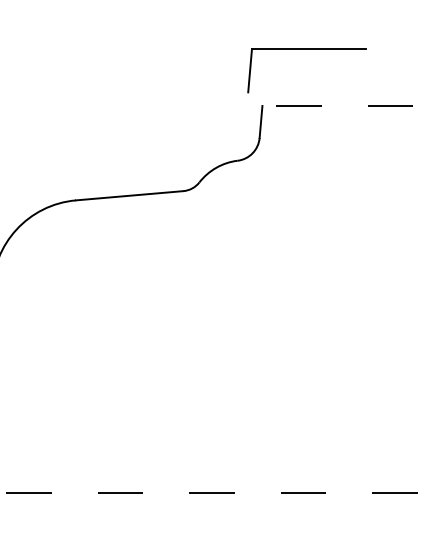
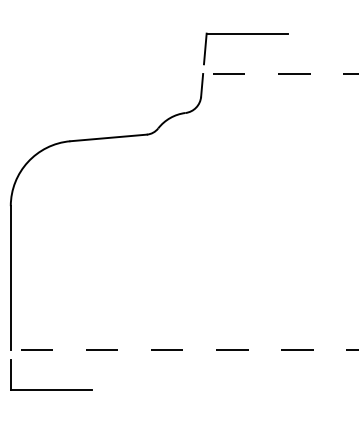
part: (306, 50) -> (245, 34), moved

